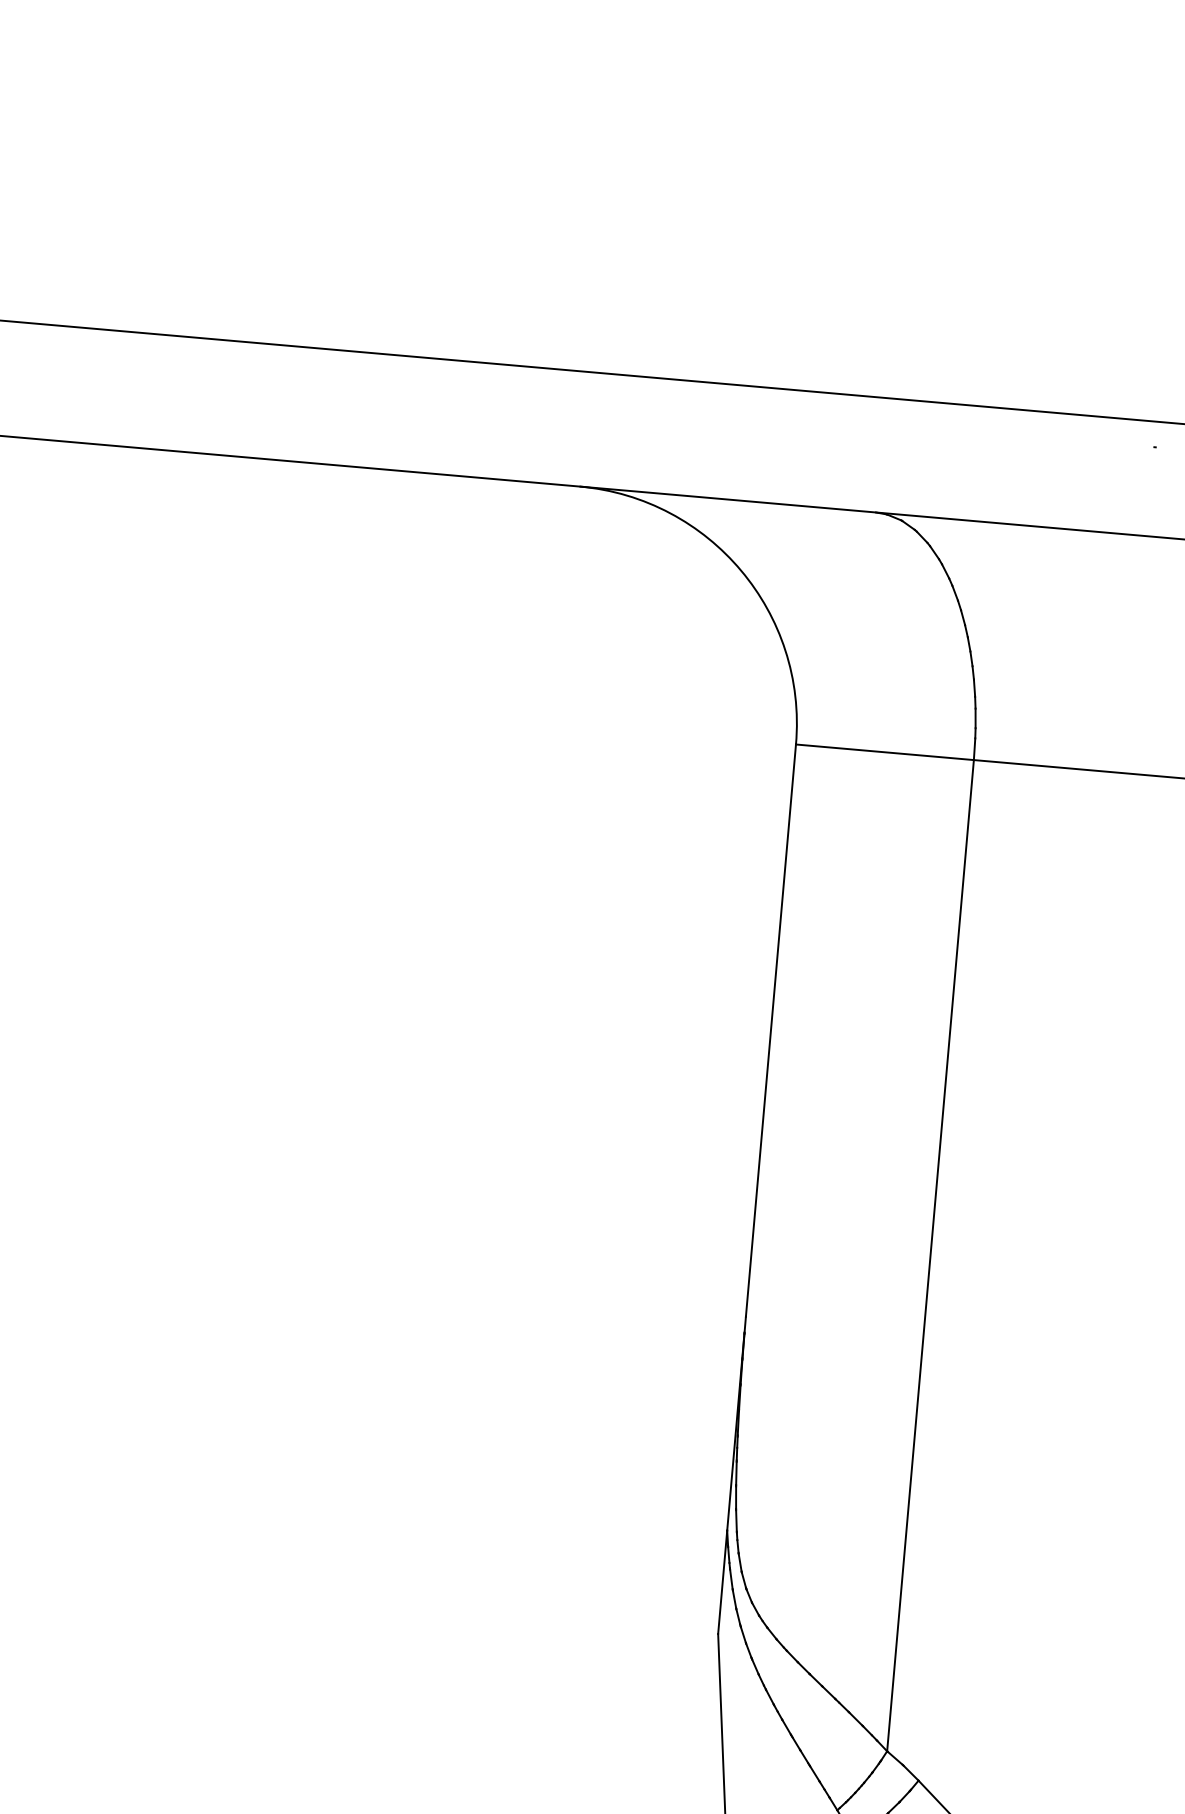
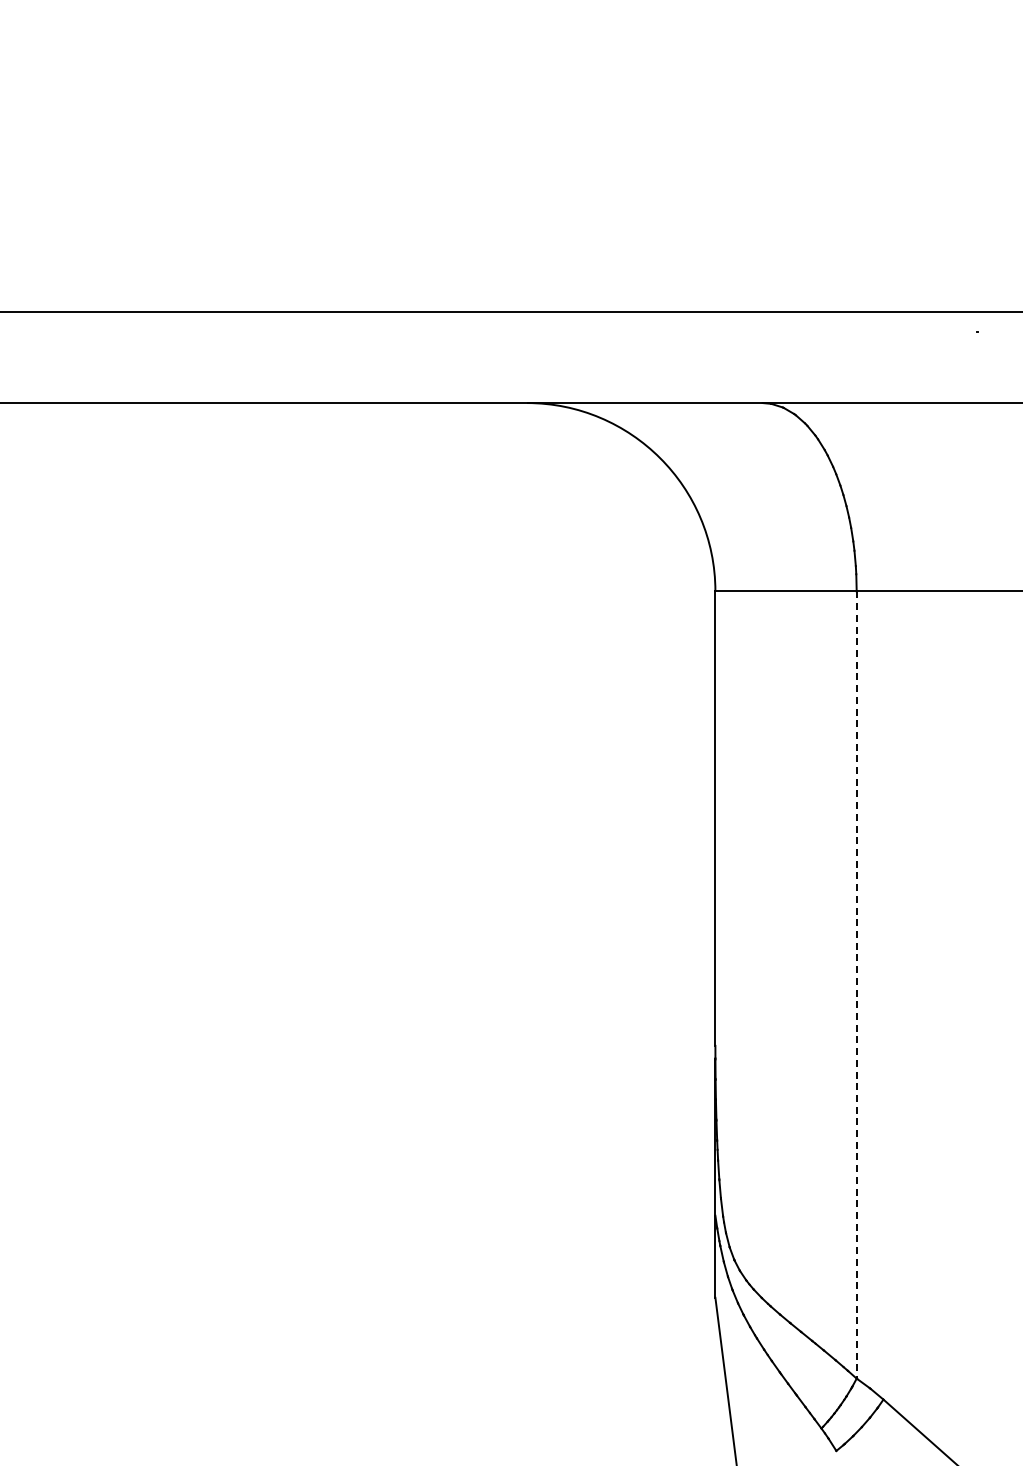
line: (930, 1256) -> (856, 985), solid -> dashed

